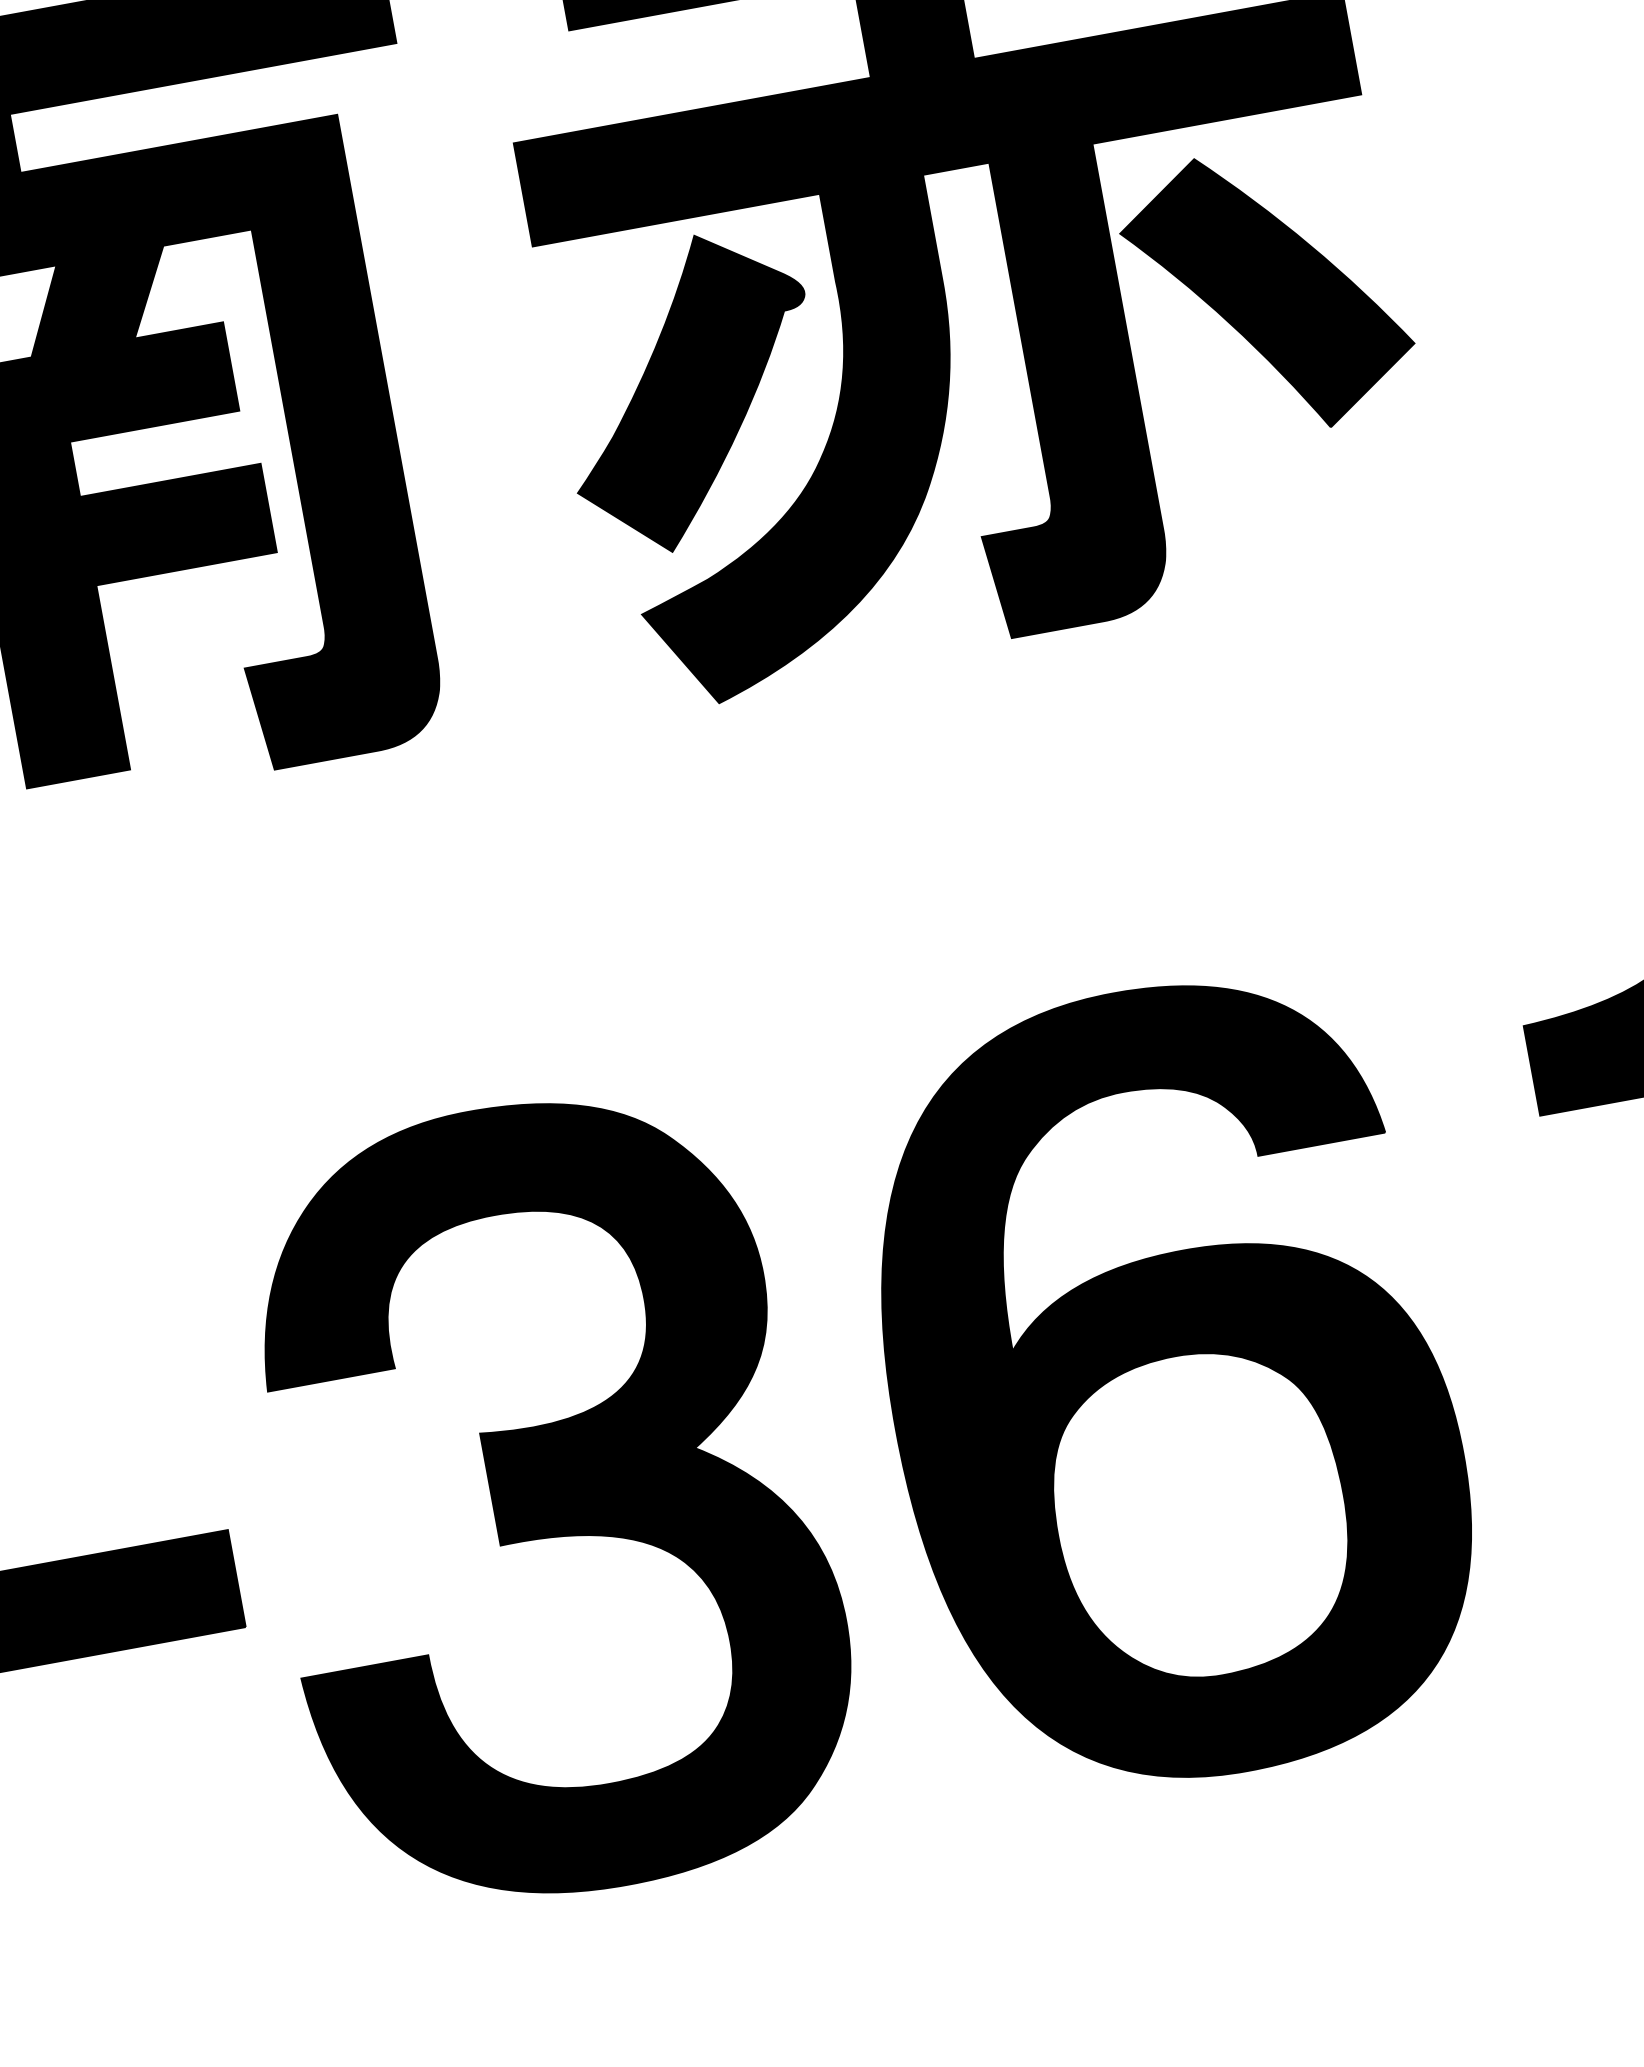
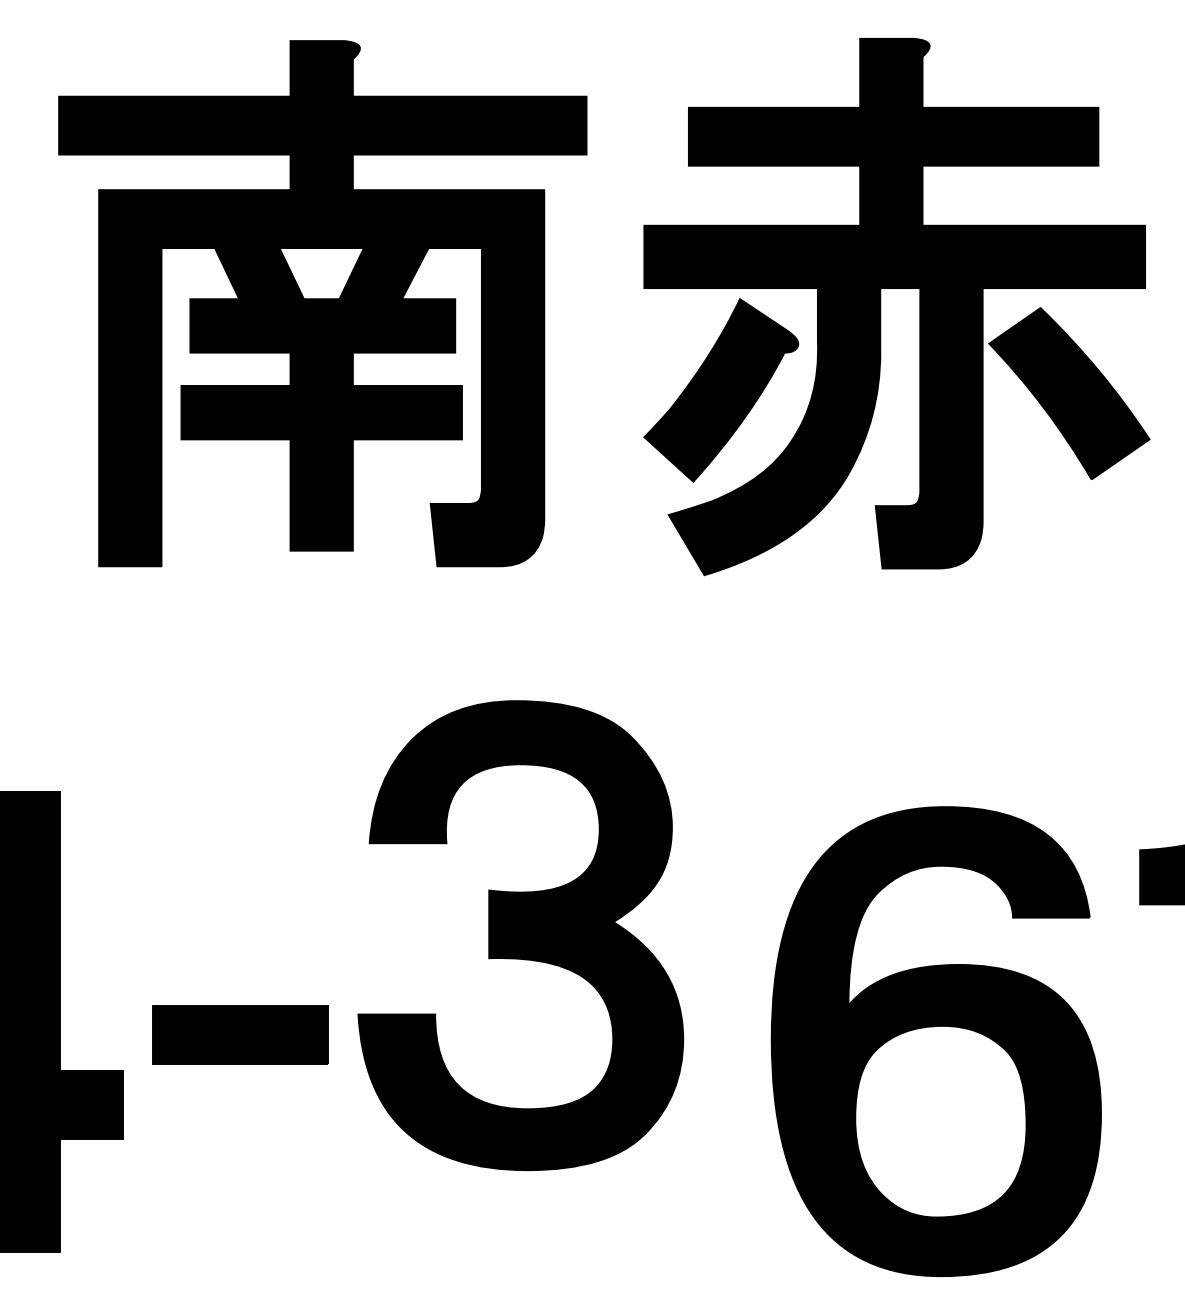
part: (1167, 1384) -> (935, 1041), moved
part: (545, 1498) -> (520, 935), moved

